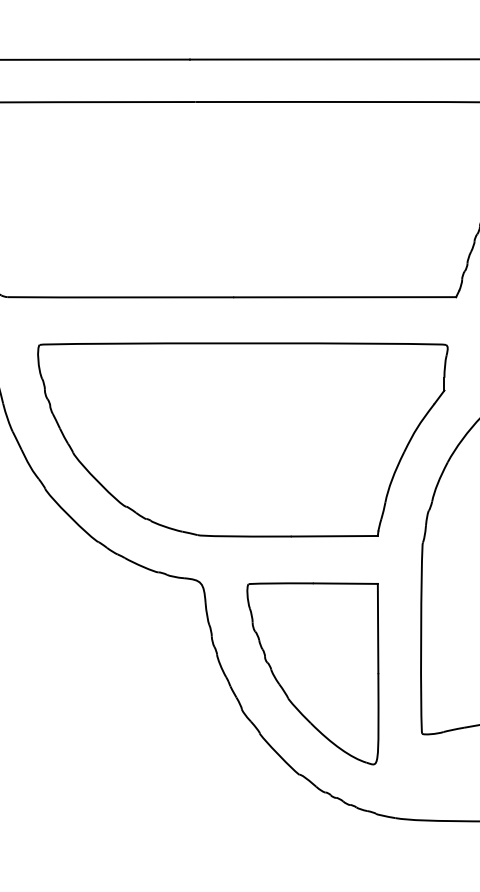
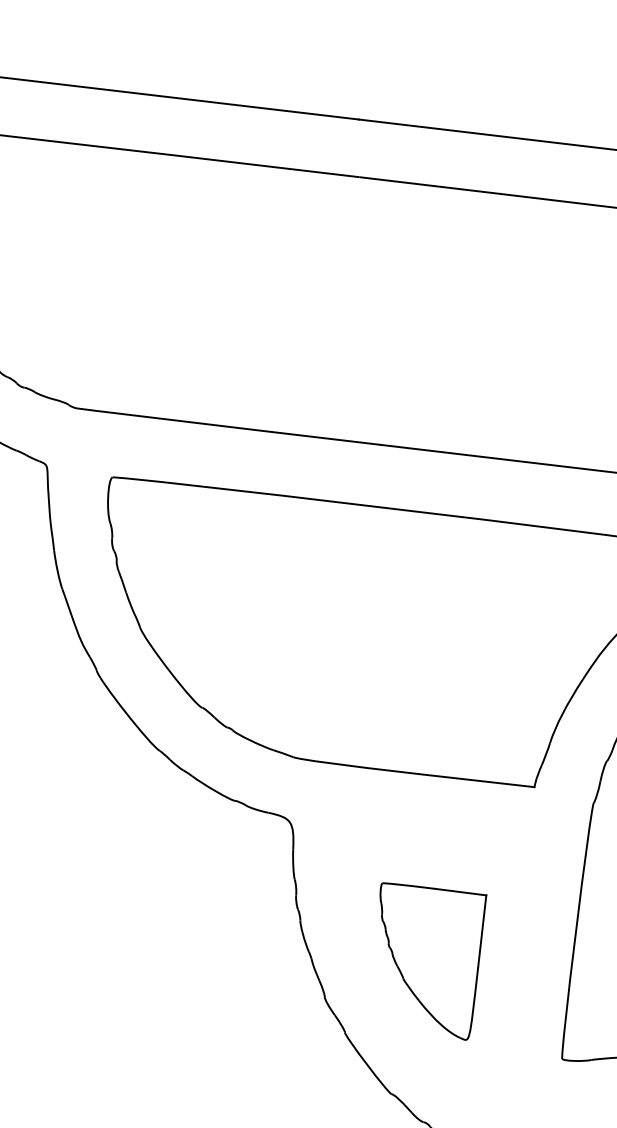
part: (312, 673) -> (425, 960), size x0.6

